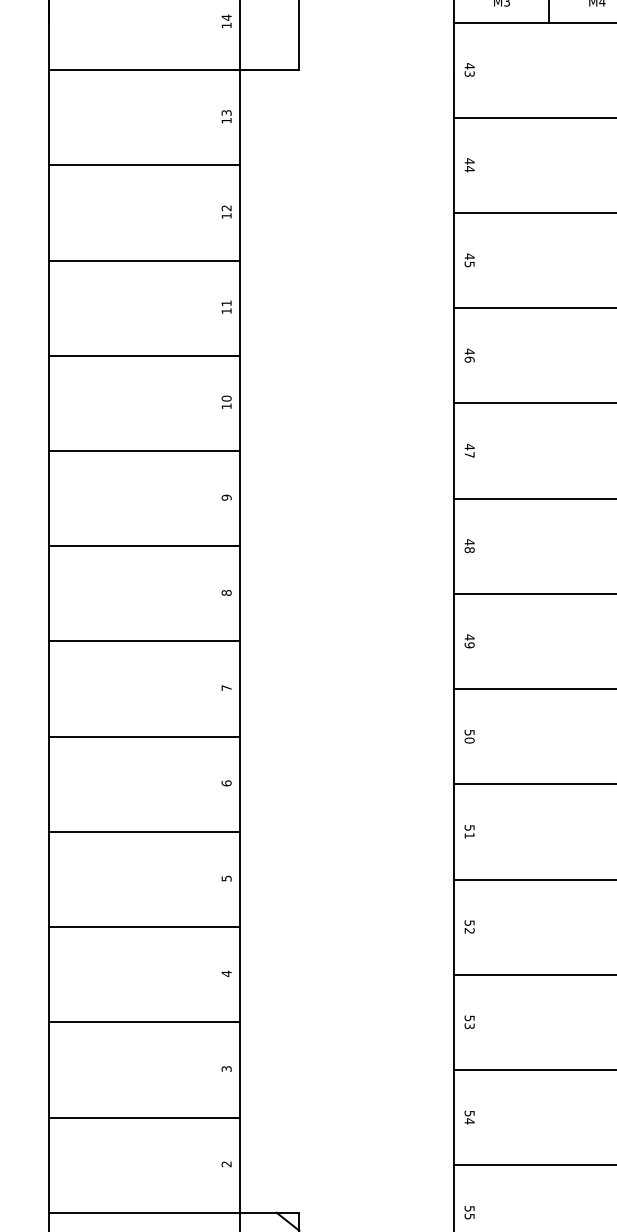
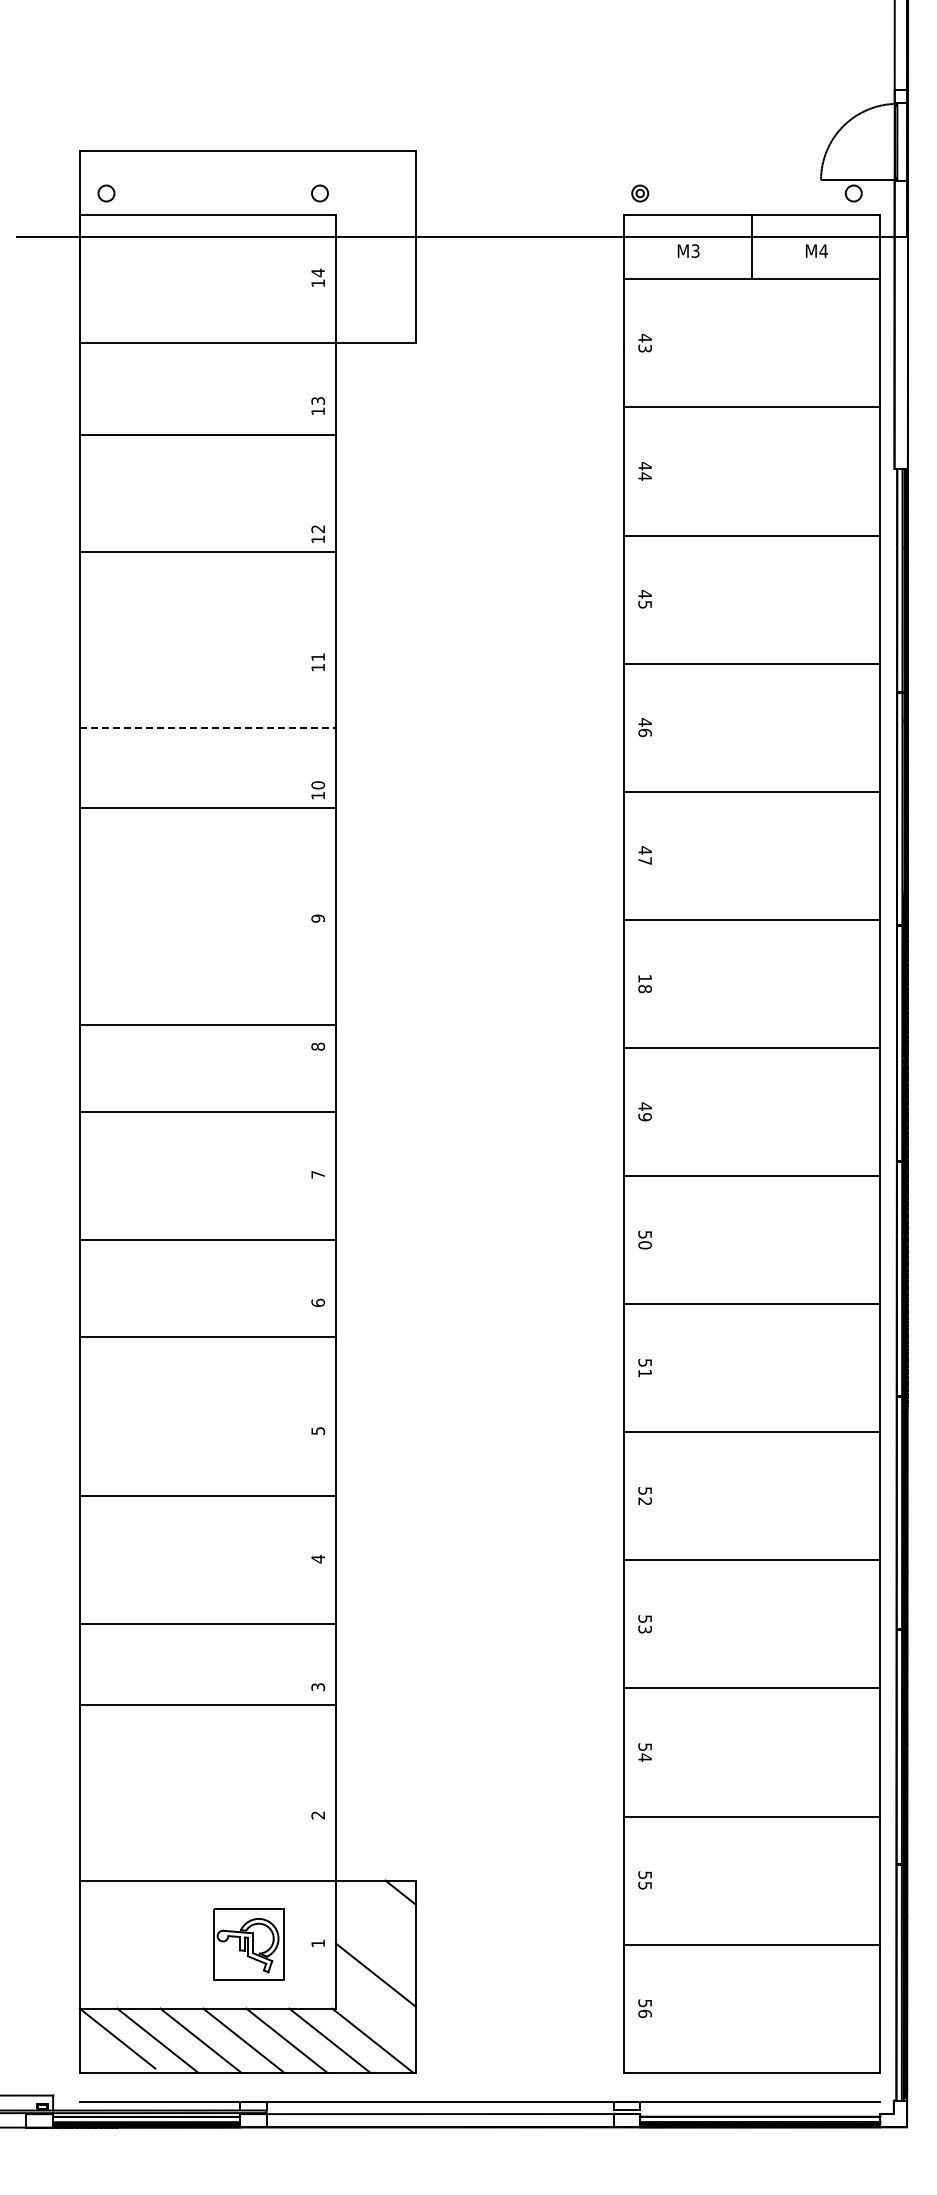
line: (144, 165) -> (207, 435), moved
line: (144, 260) -> (207, 551), moved
line: (145, 355) -> (208, 727), solid -> dashed
line: (144, 450) -> (207, 807), moved
text: (469, 542) -> (644, 978), 48 -> 18
line: (144, 545) -> (207, 1024), moved
line: (144, 832) -> (207, 1337), moved
line: (144, 1117) -> (207, 1705), moved

